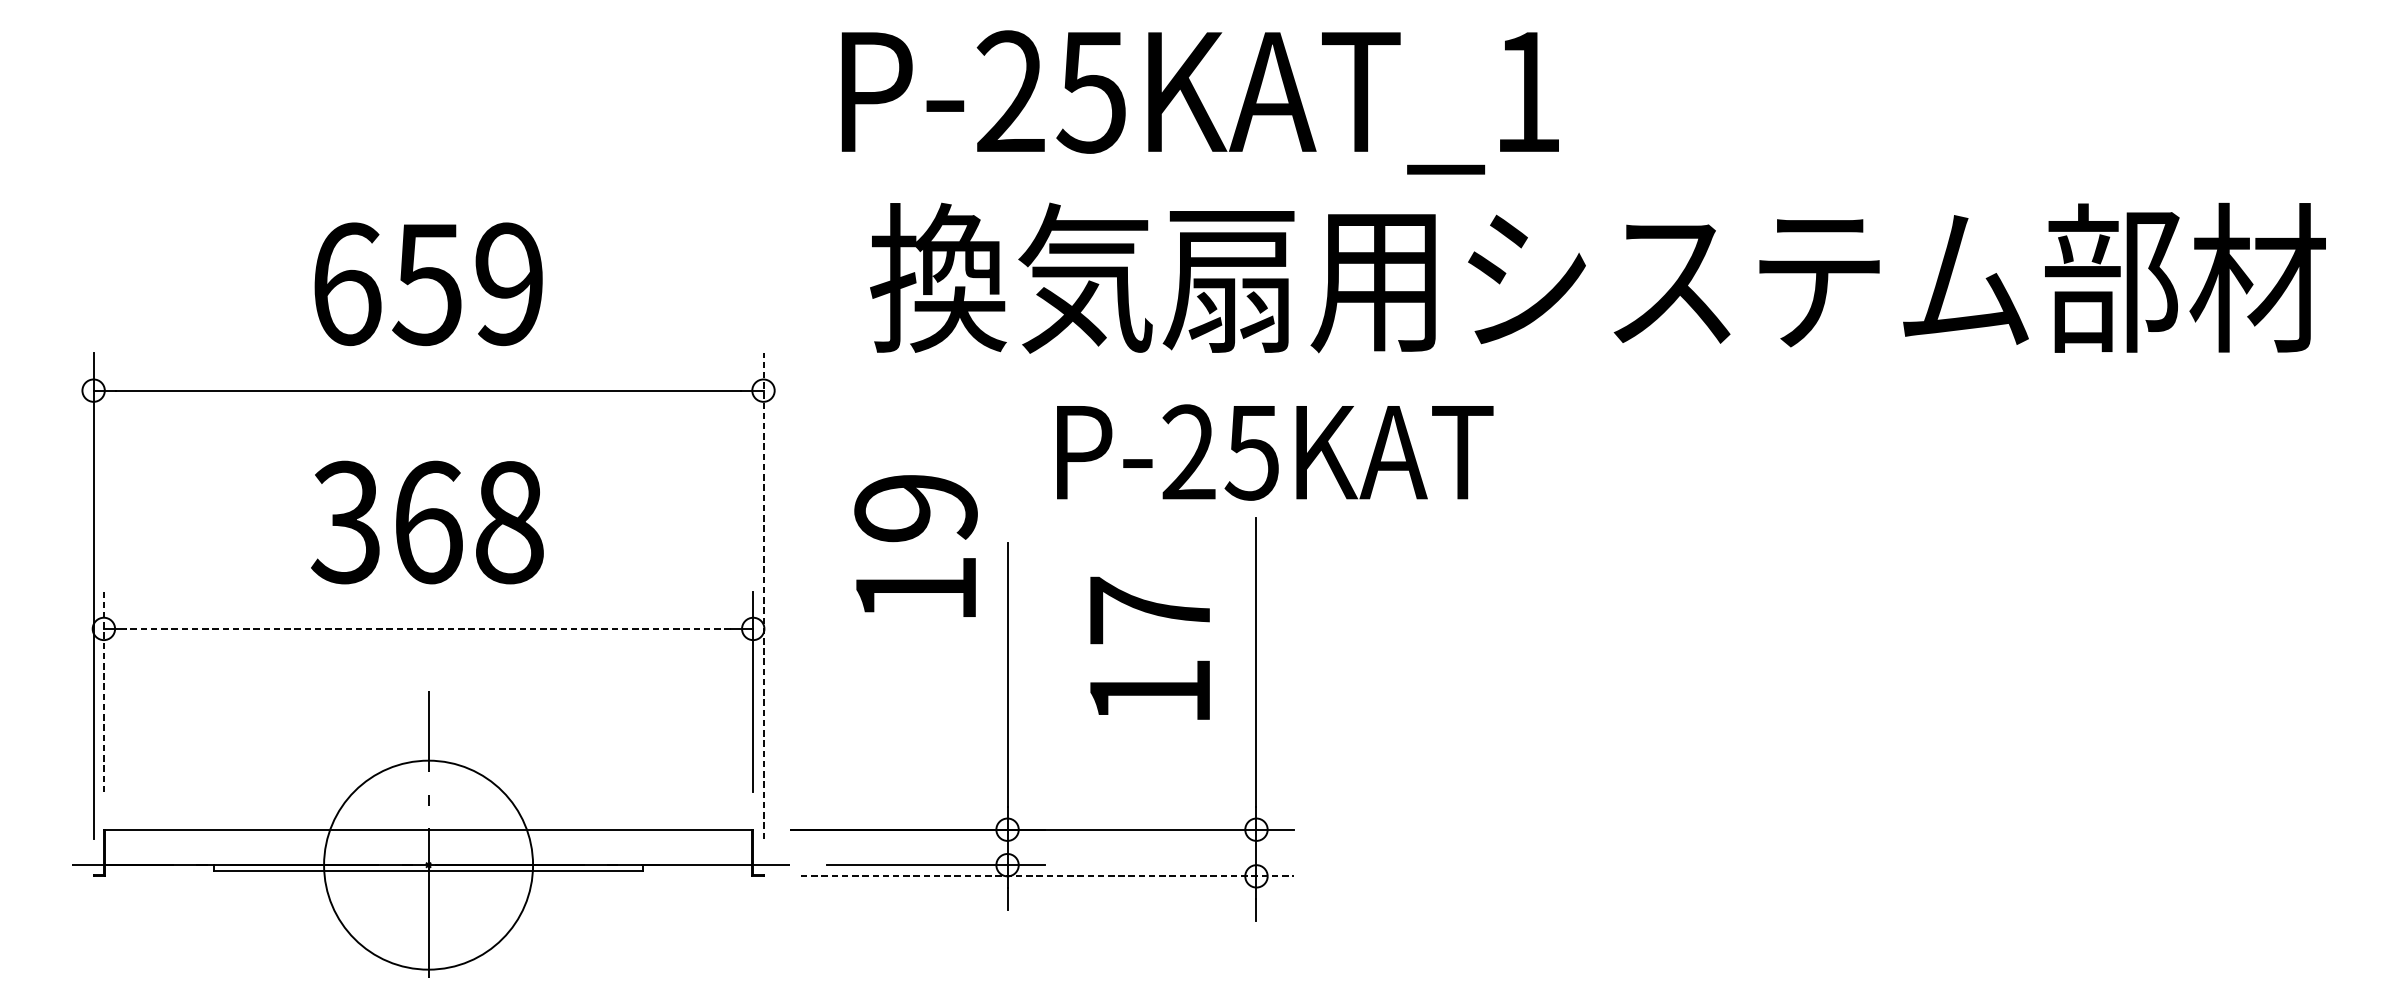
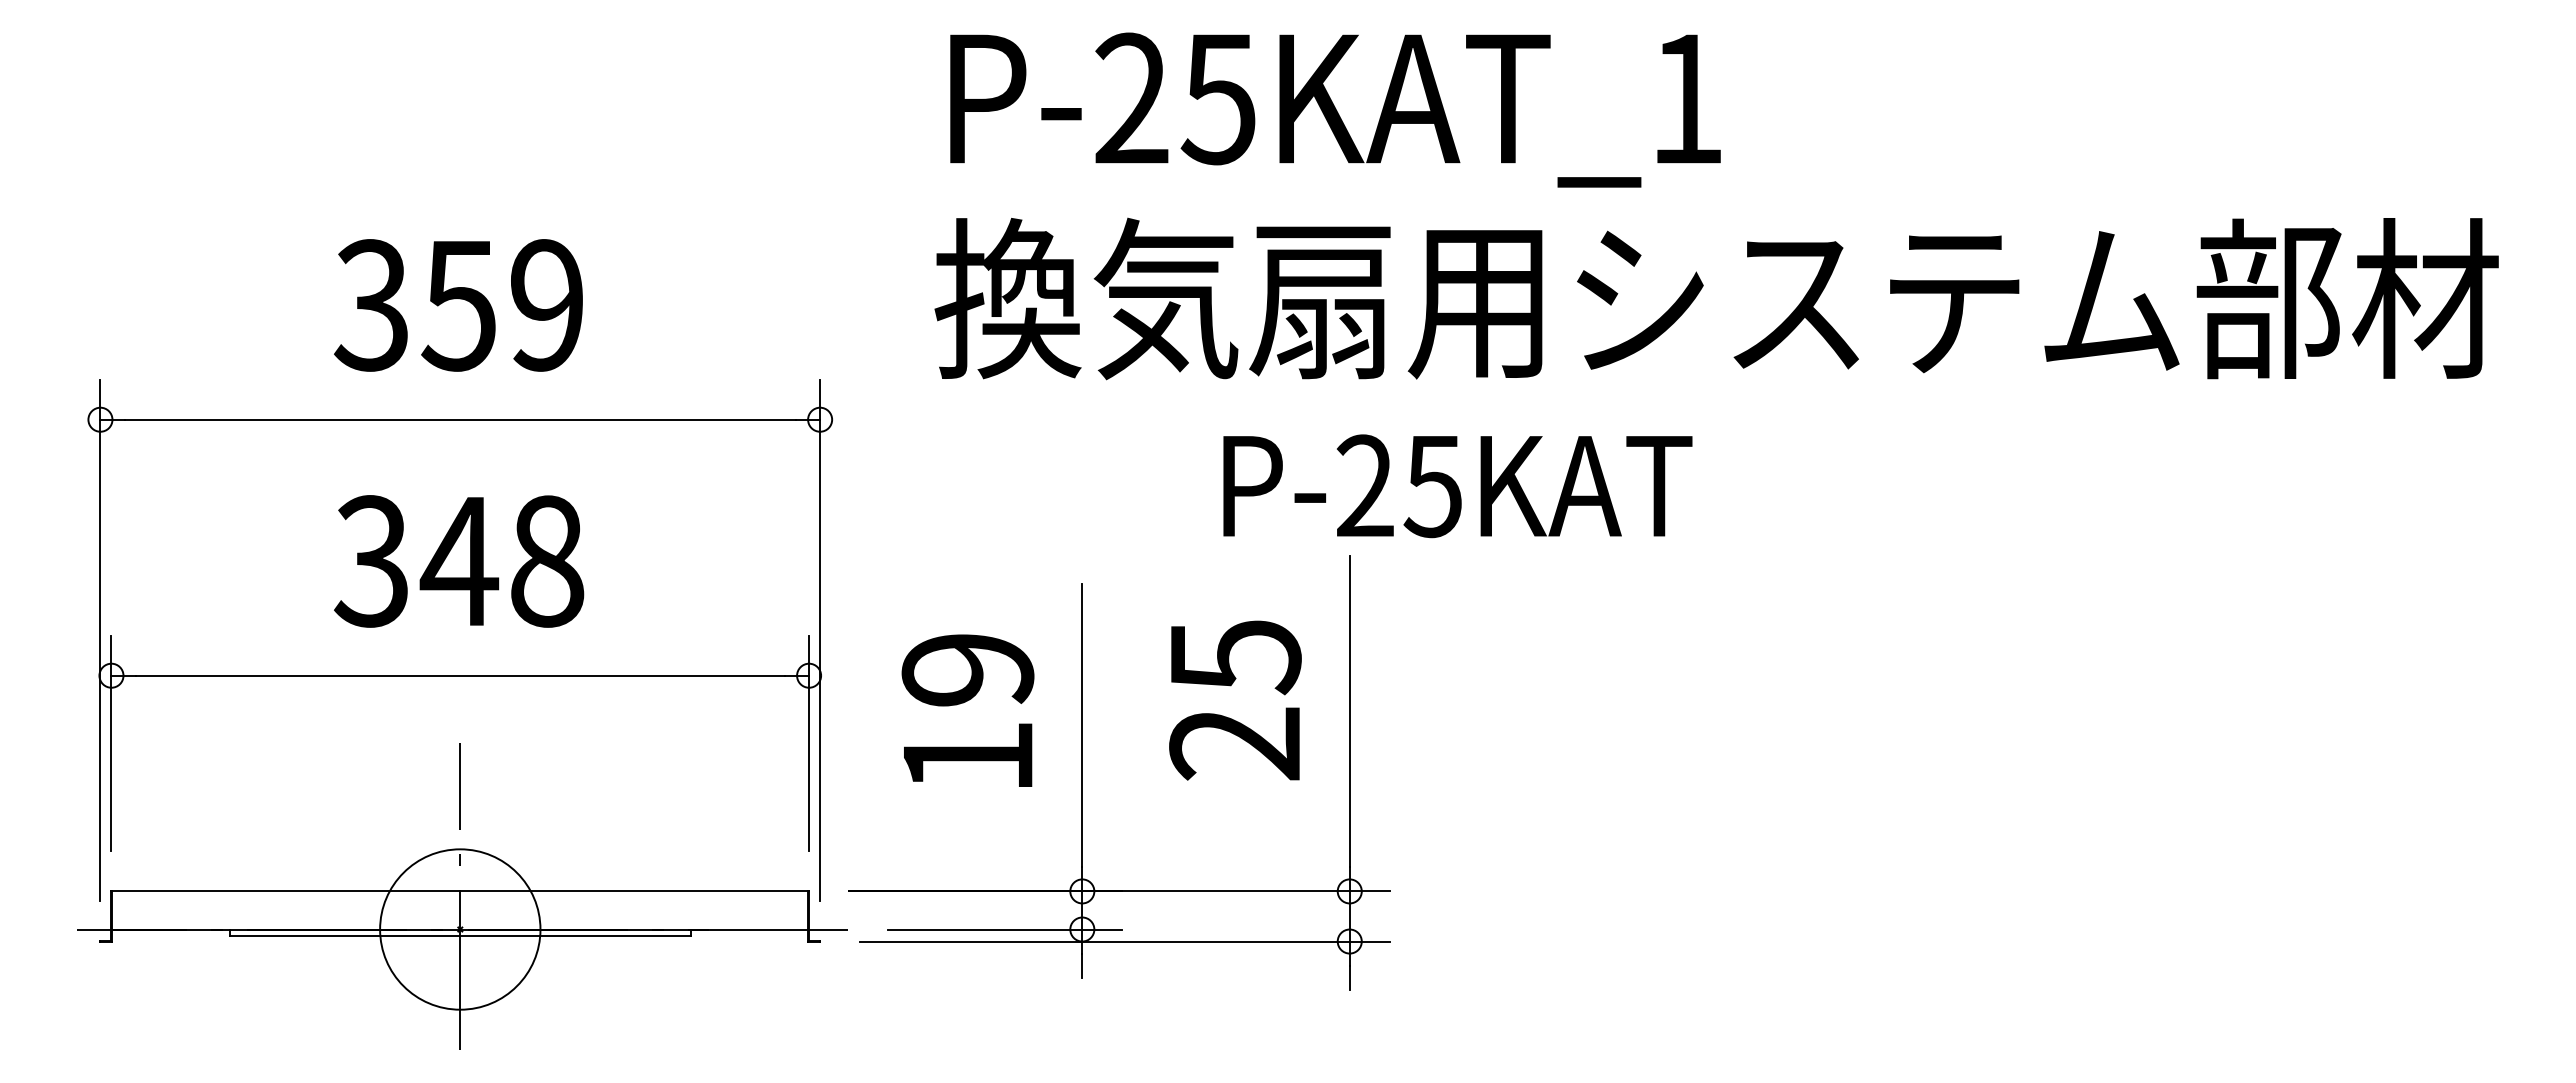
text: (1200, 101) -> (1335, 109), moved
text: (345, 284) -> (371, 305), 659 -> 359
text: (1274, 452) -> (1457, 486), moved
text: (427, 522) -> (459, 561), 368 -> 348
text: (915, 545) -> (967, 710), moved
line: (763, 596) -> (820, 640), dashed -> solid
line: (428, 628) -> (460, 675), dashed -> solid
text: (1150, 651) -> (1235, 699), 17 -> 25
line: (103, 692) -> (111, 743), dashed -> solid
circle: (428, 865) -> (460, 929), size x0.71
line: (1047, 876) -> (1125, 941), dashed -> solid

